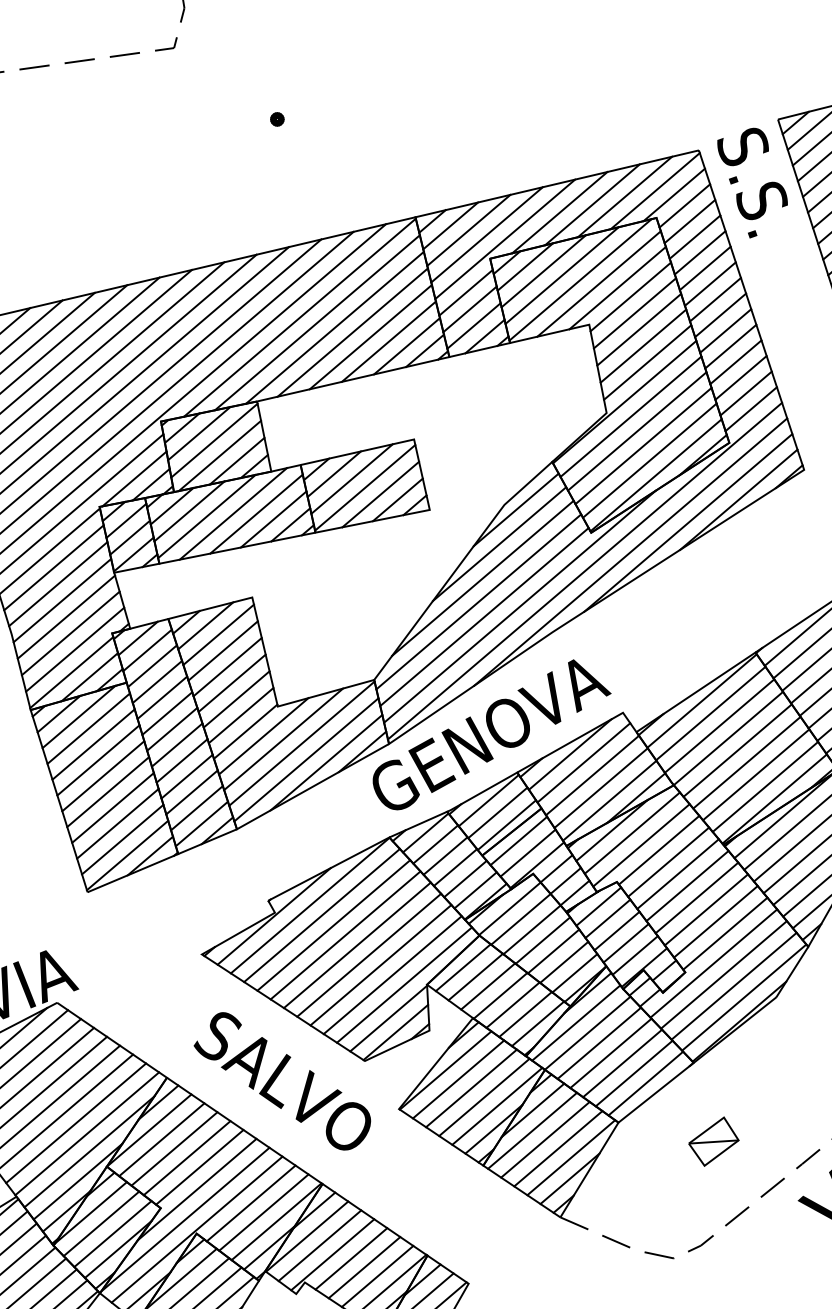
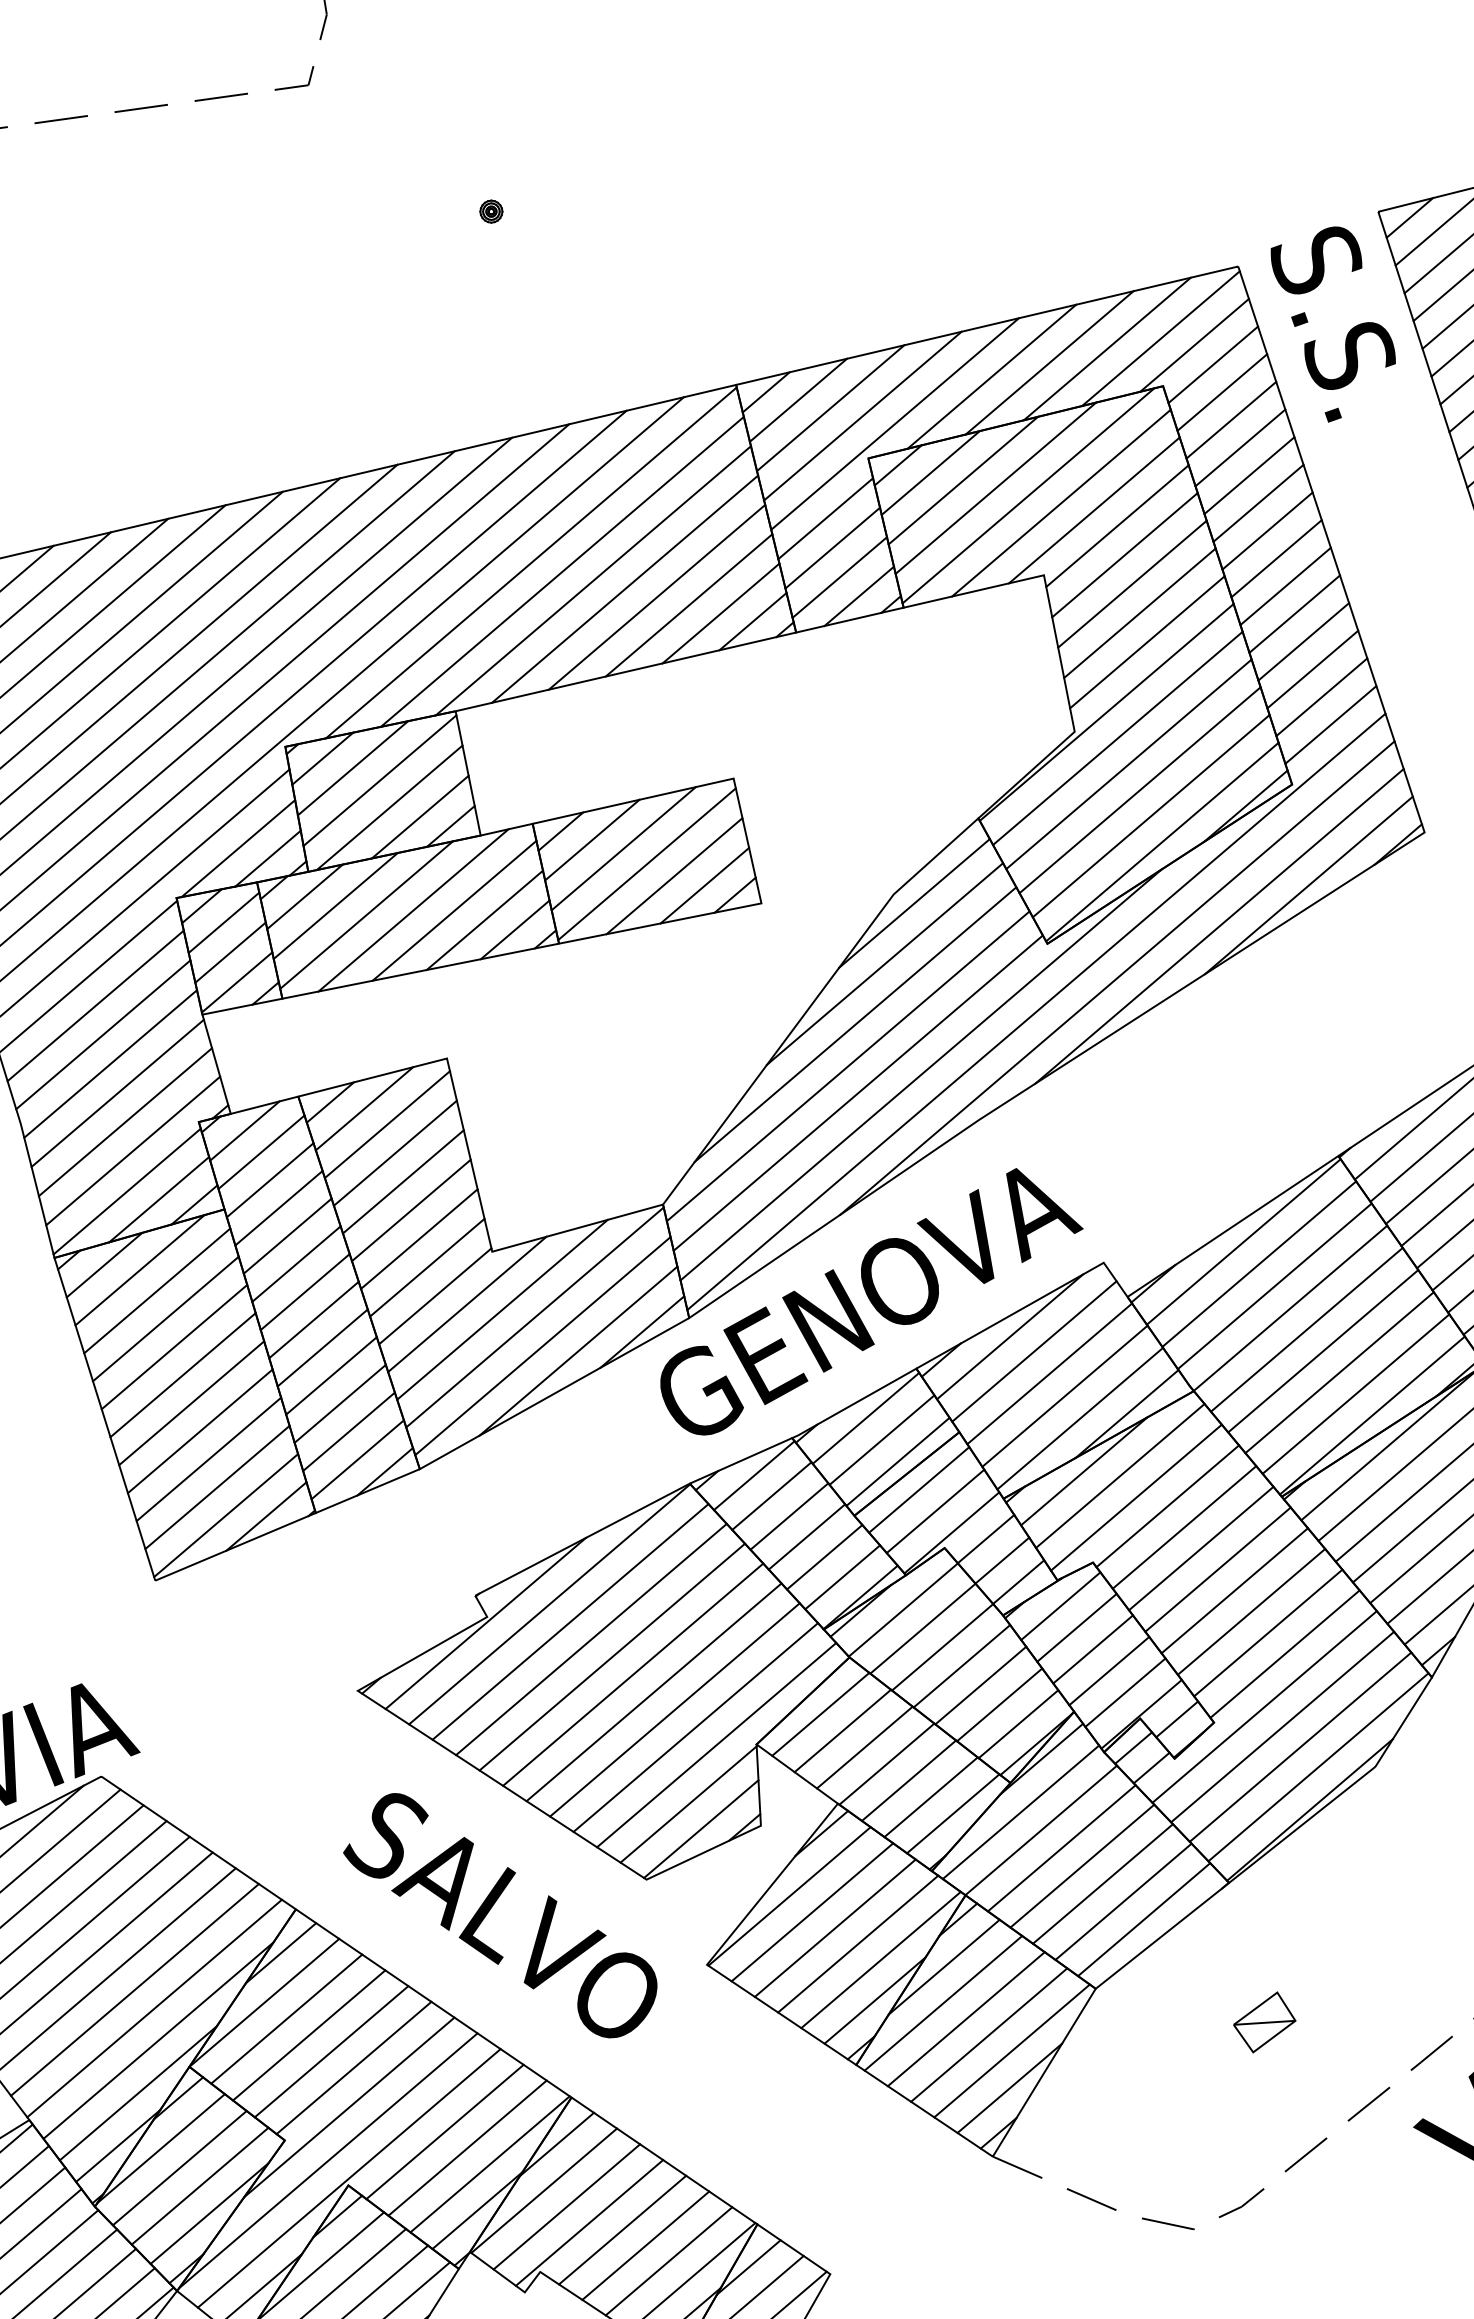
part: (713, 1141) -> (1264, 2022), size x0.7

